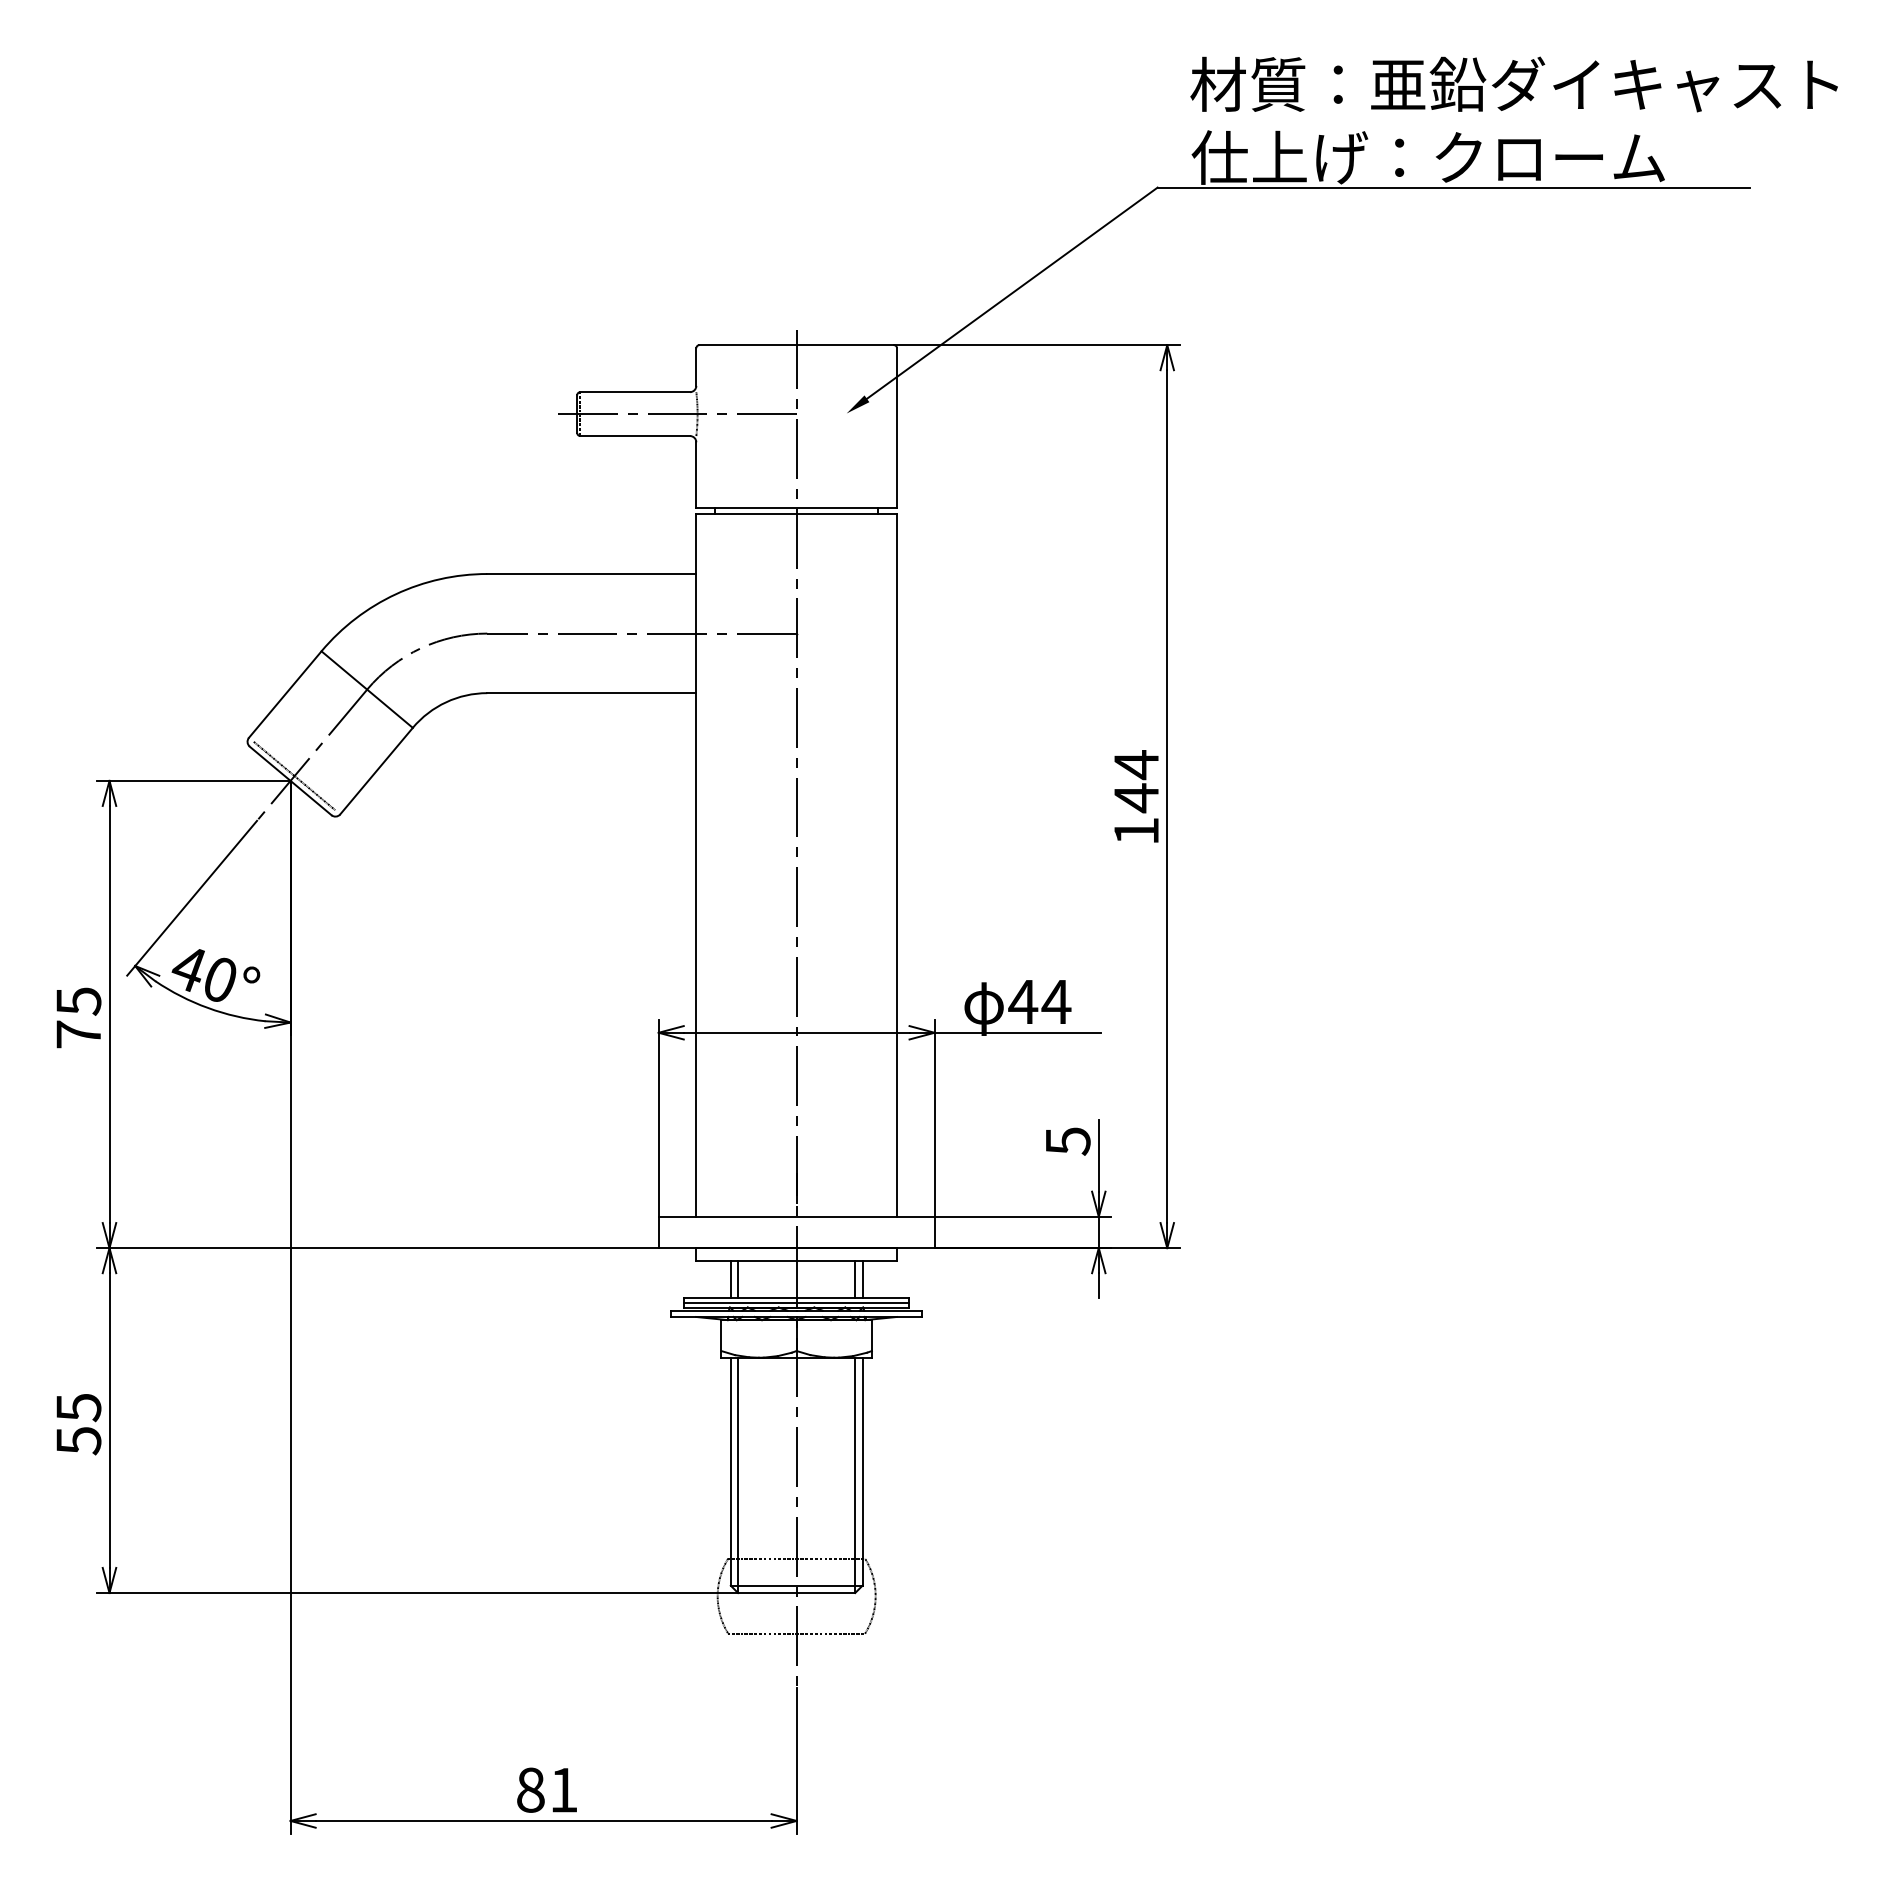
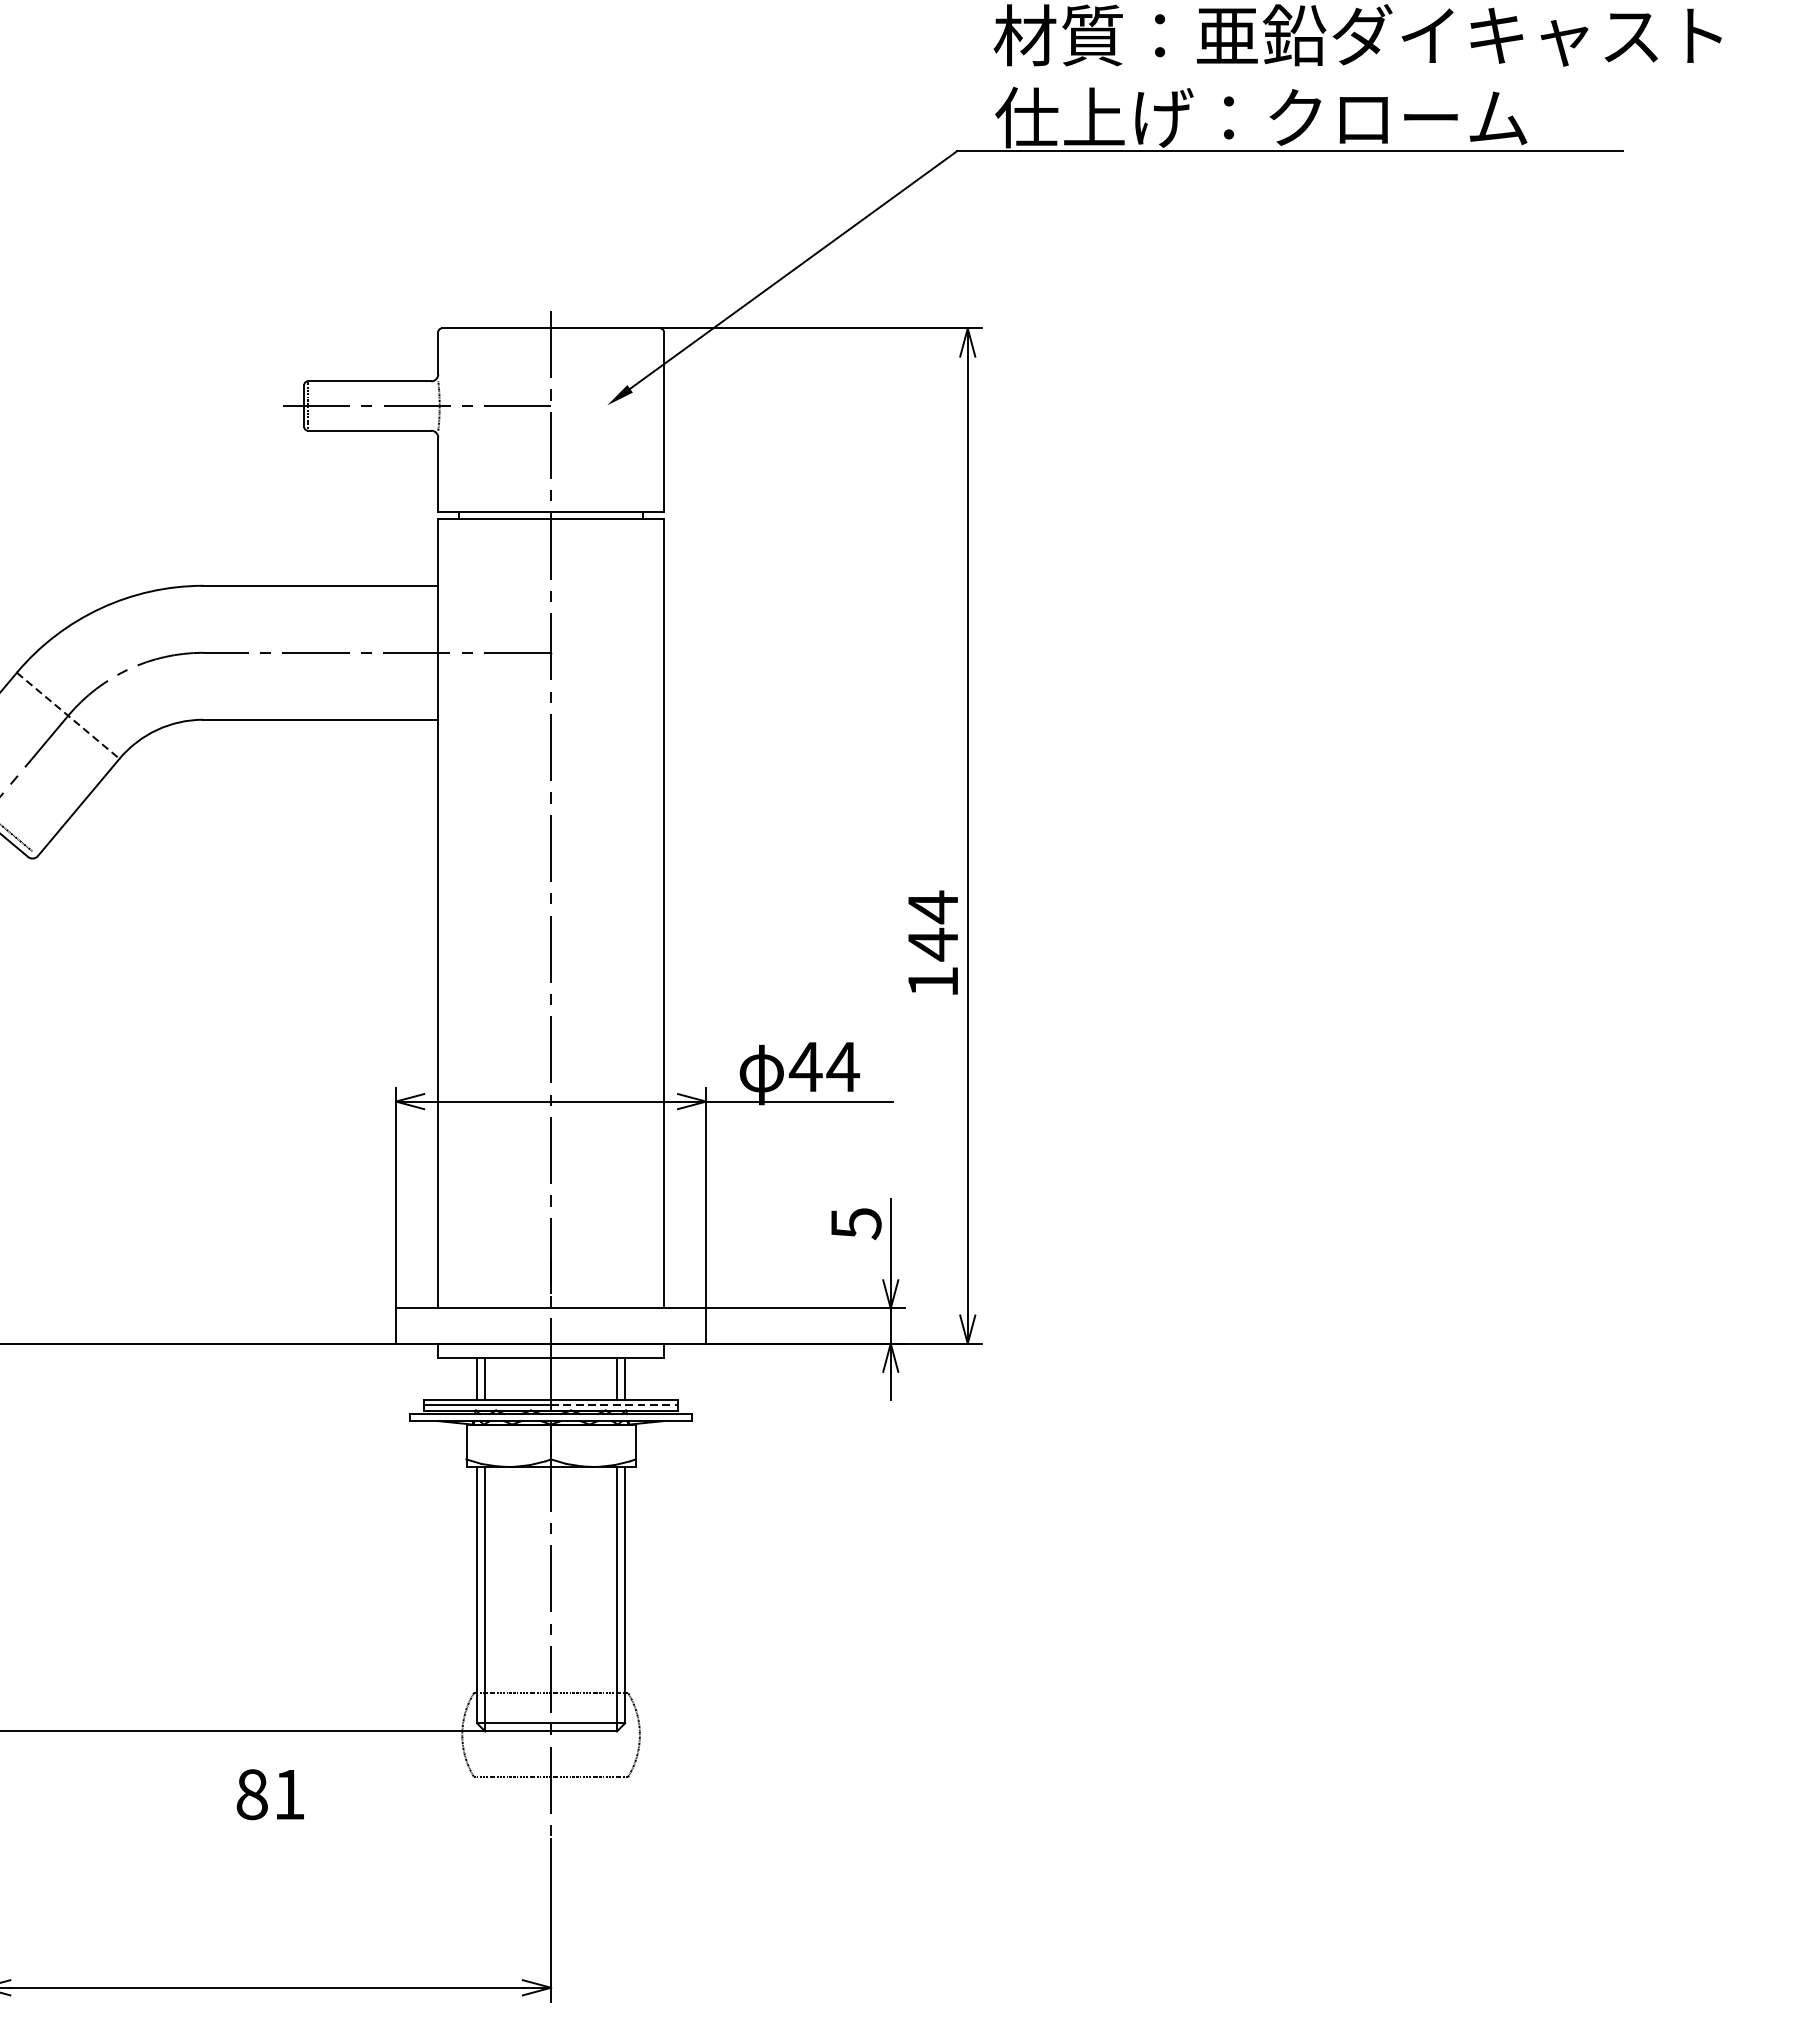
line: (367, 689) -> (68, 715), solid -> dashed
text: (1136, 796) -> (933, 942), moved
line: (853, 1302) -> (614, 1404), solid -> dashed
text: (546, 1789) -> (269, 1793), moved

